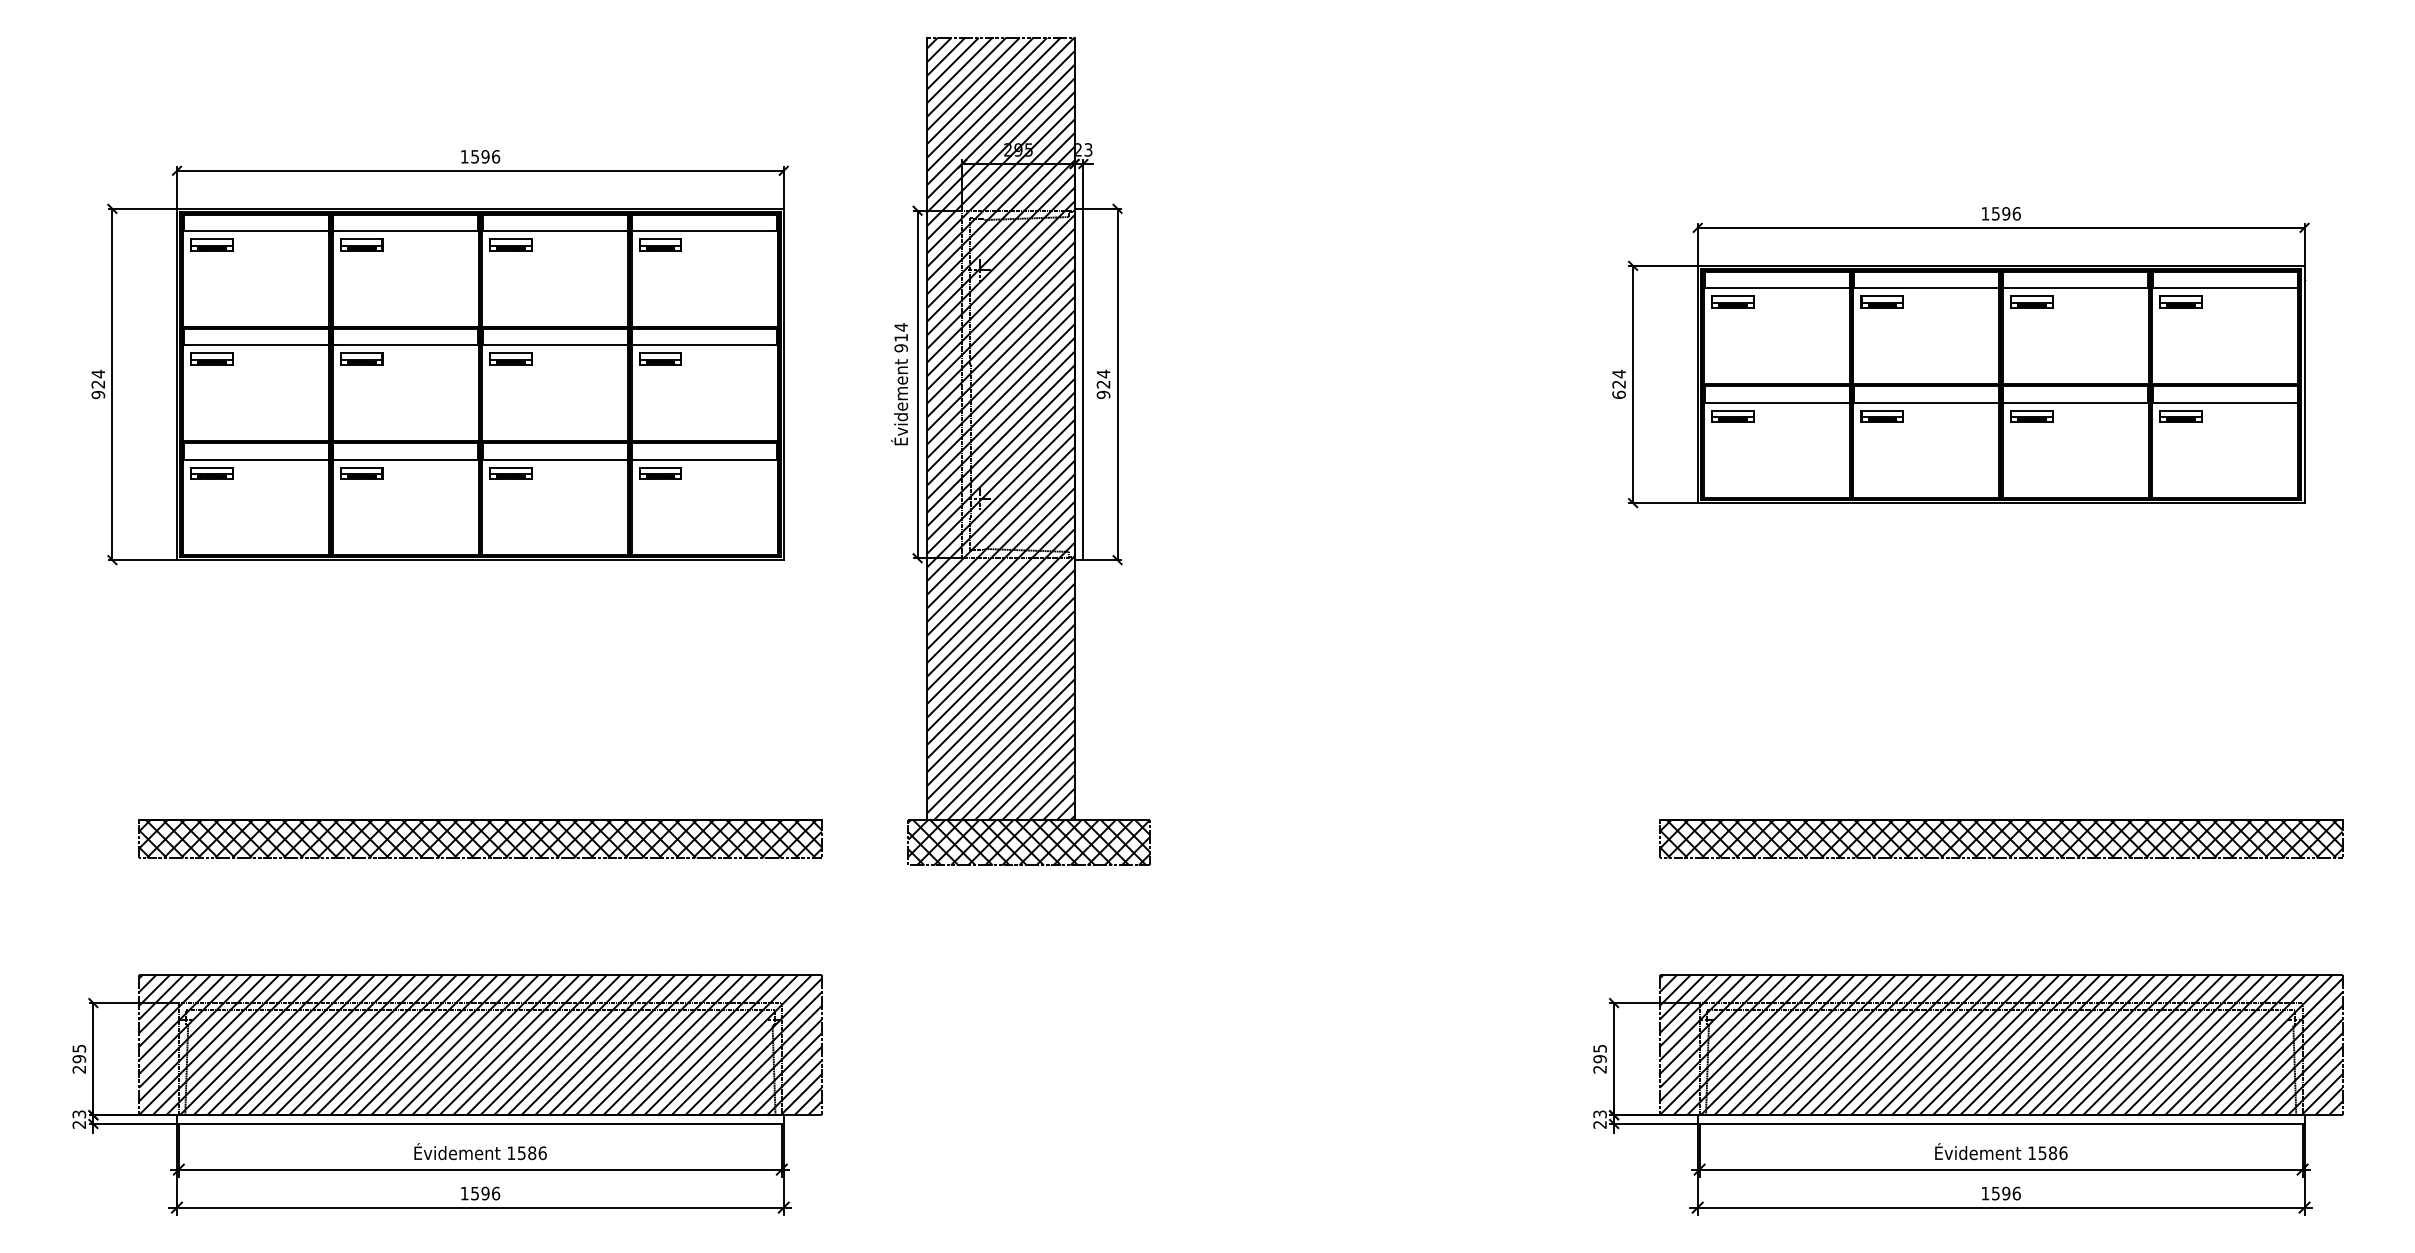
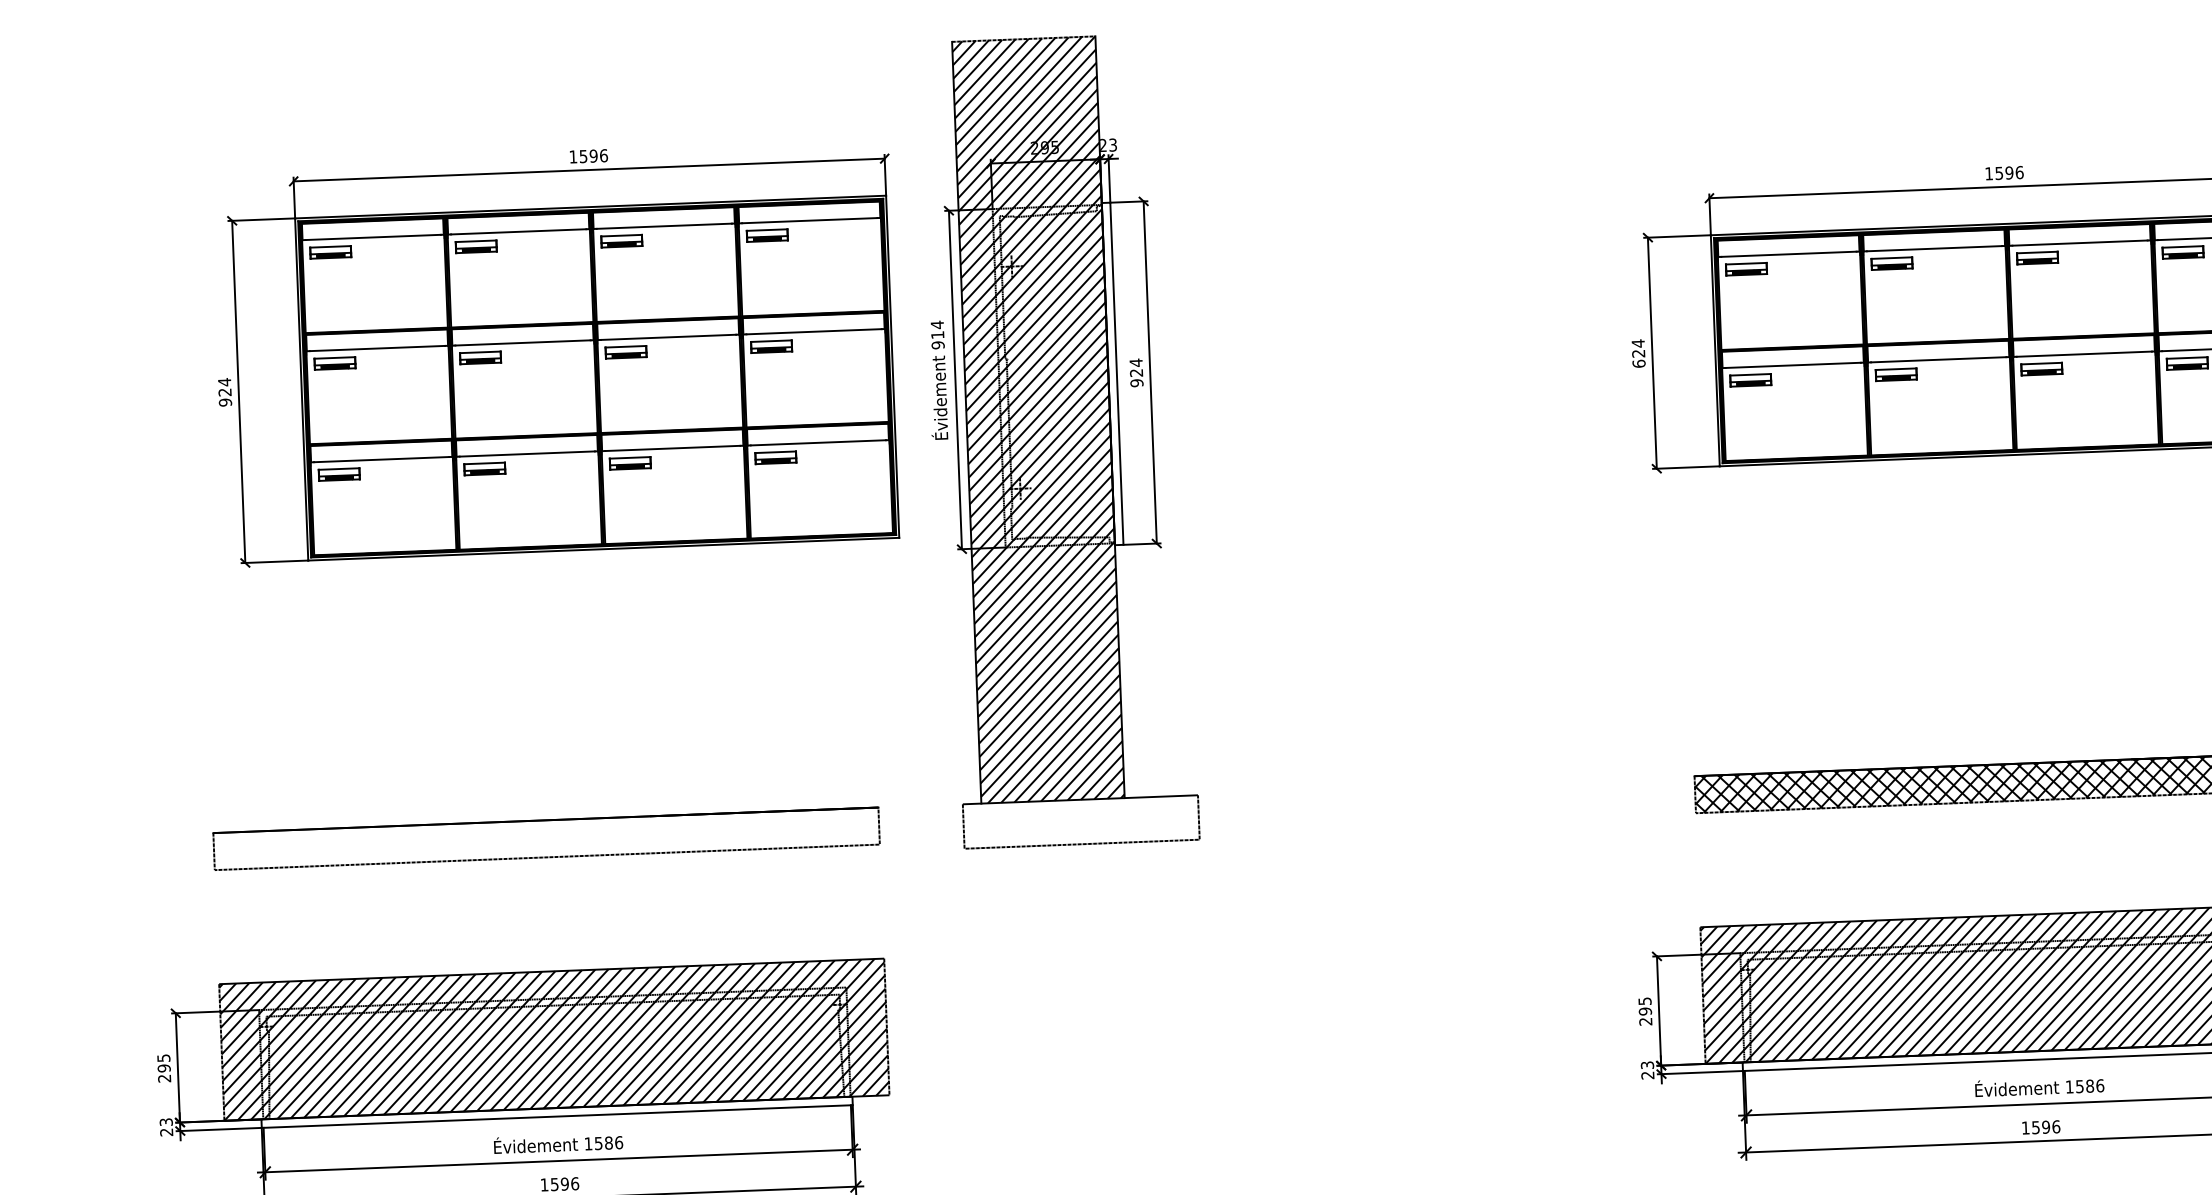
part: (439, 357) -> (556, 353), moved
hatch: (479, 838) -> (545, 838), removed
hatch: (1028, 842) -> (1080, 821), removed

